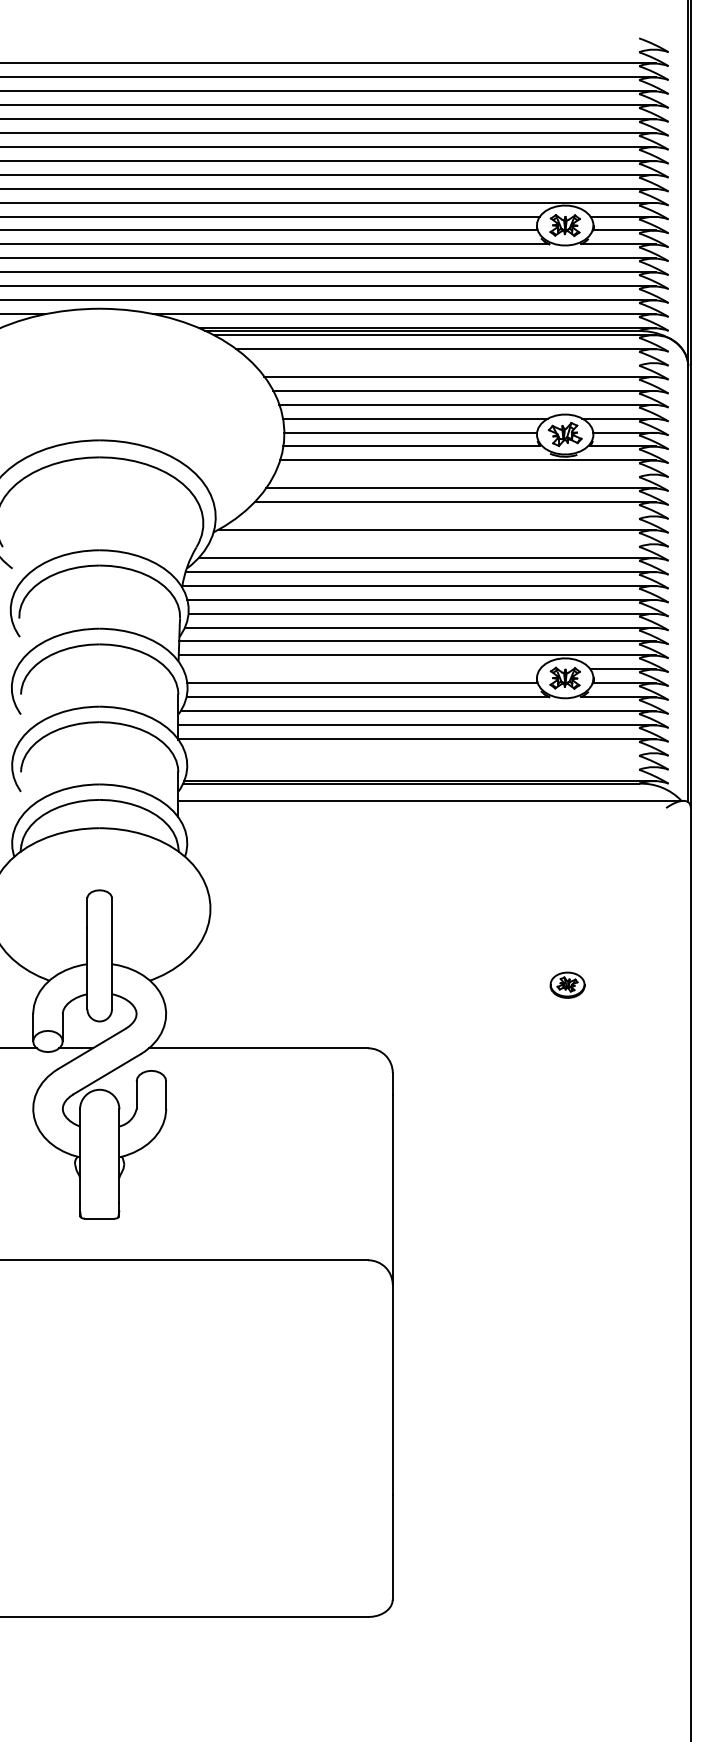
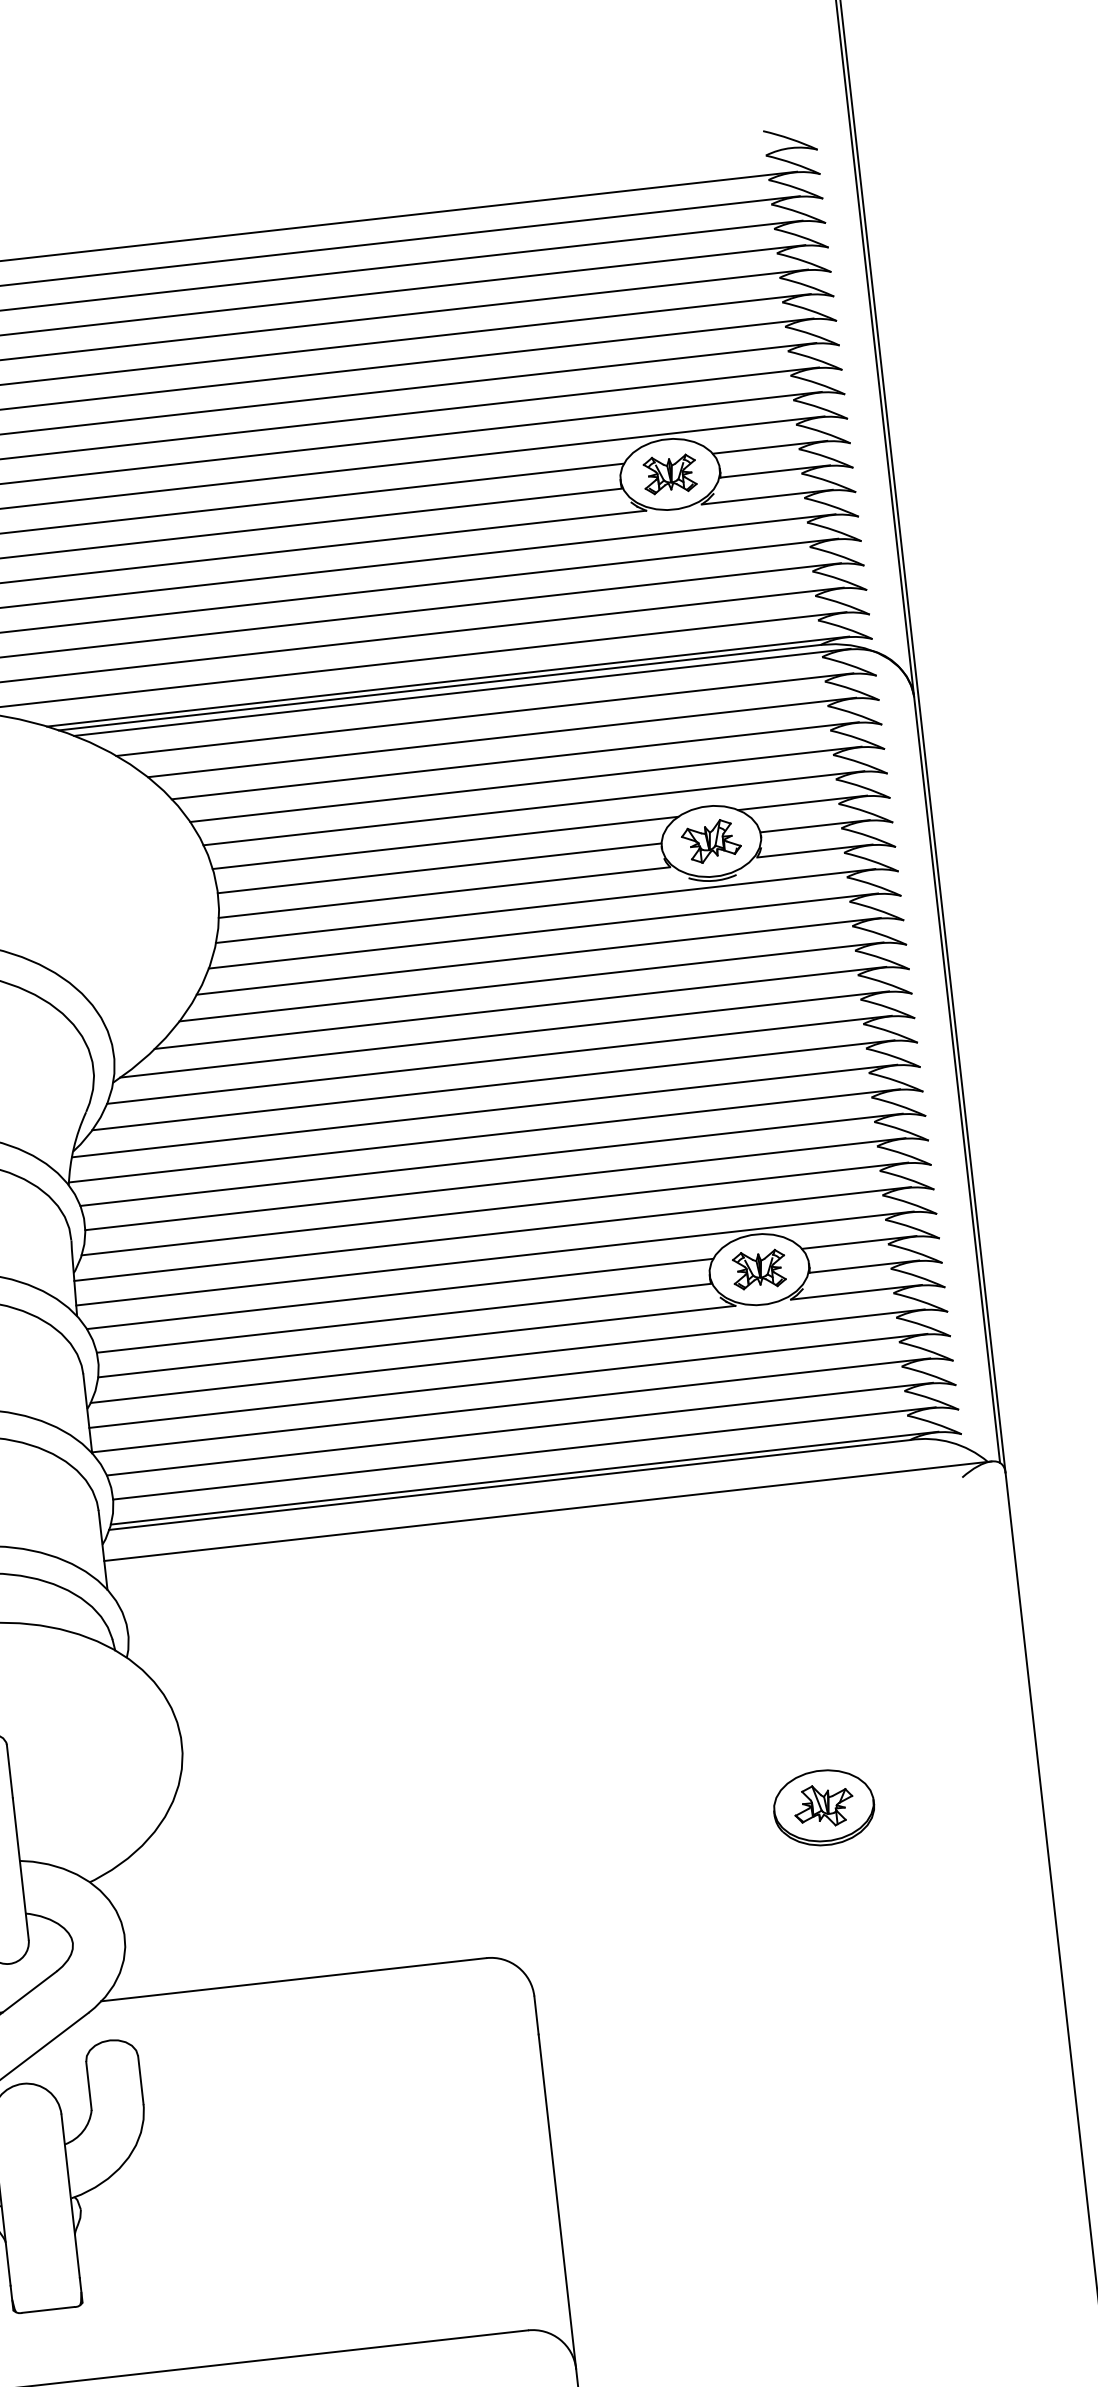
line: (453, 362) -> (501, 736), added
line: (464, 474) -> (542, 931), added
line: (447, 516) -> (520, 1008), added
line: (431, 543) -> (498, 1059), added
line: (361, 669) -> (399, 1294), added
line: (420, 752) -> (519, 1428), added
line: (421, 766) -> (524, 1452), added
part: (567, 985) -> (823, 1808), size x1.67

